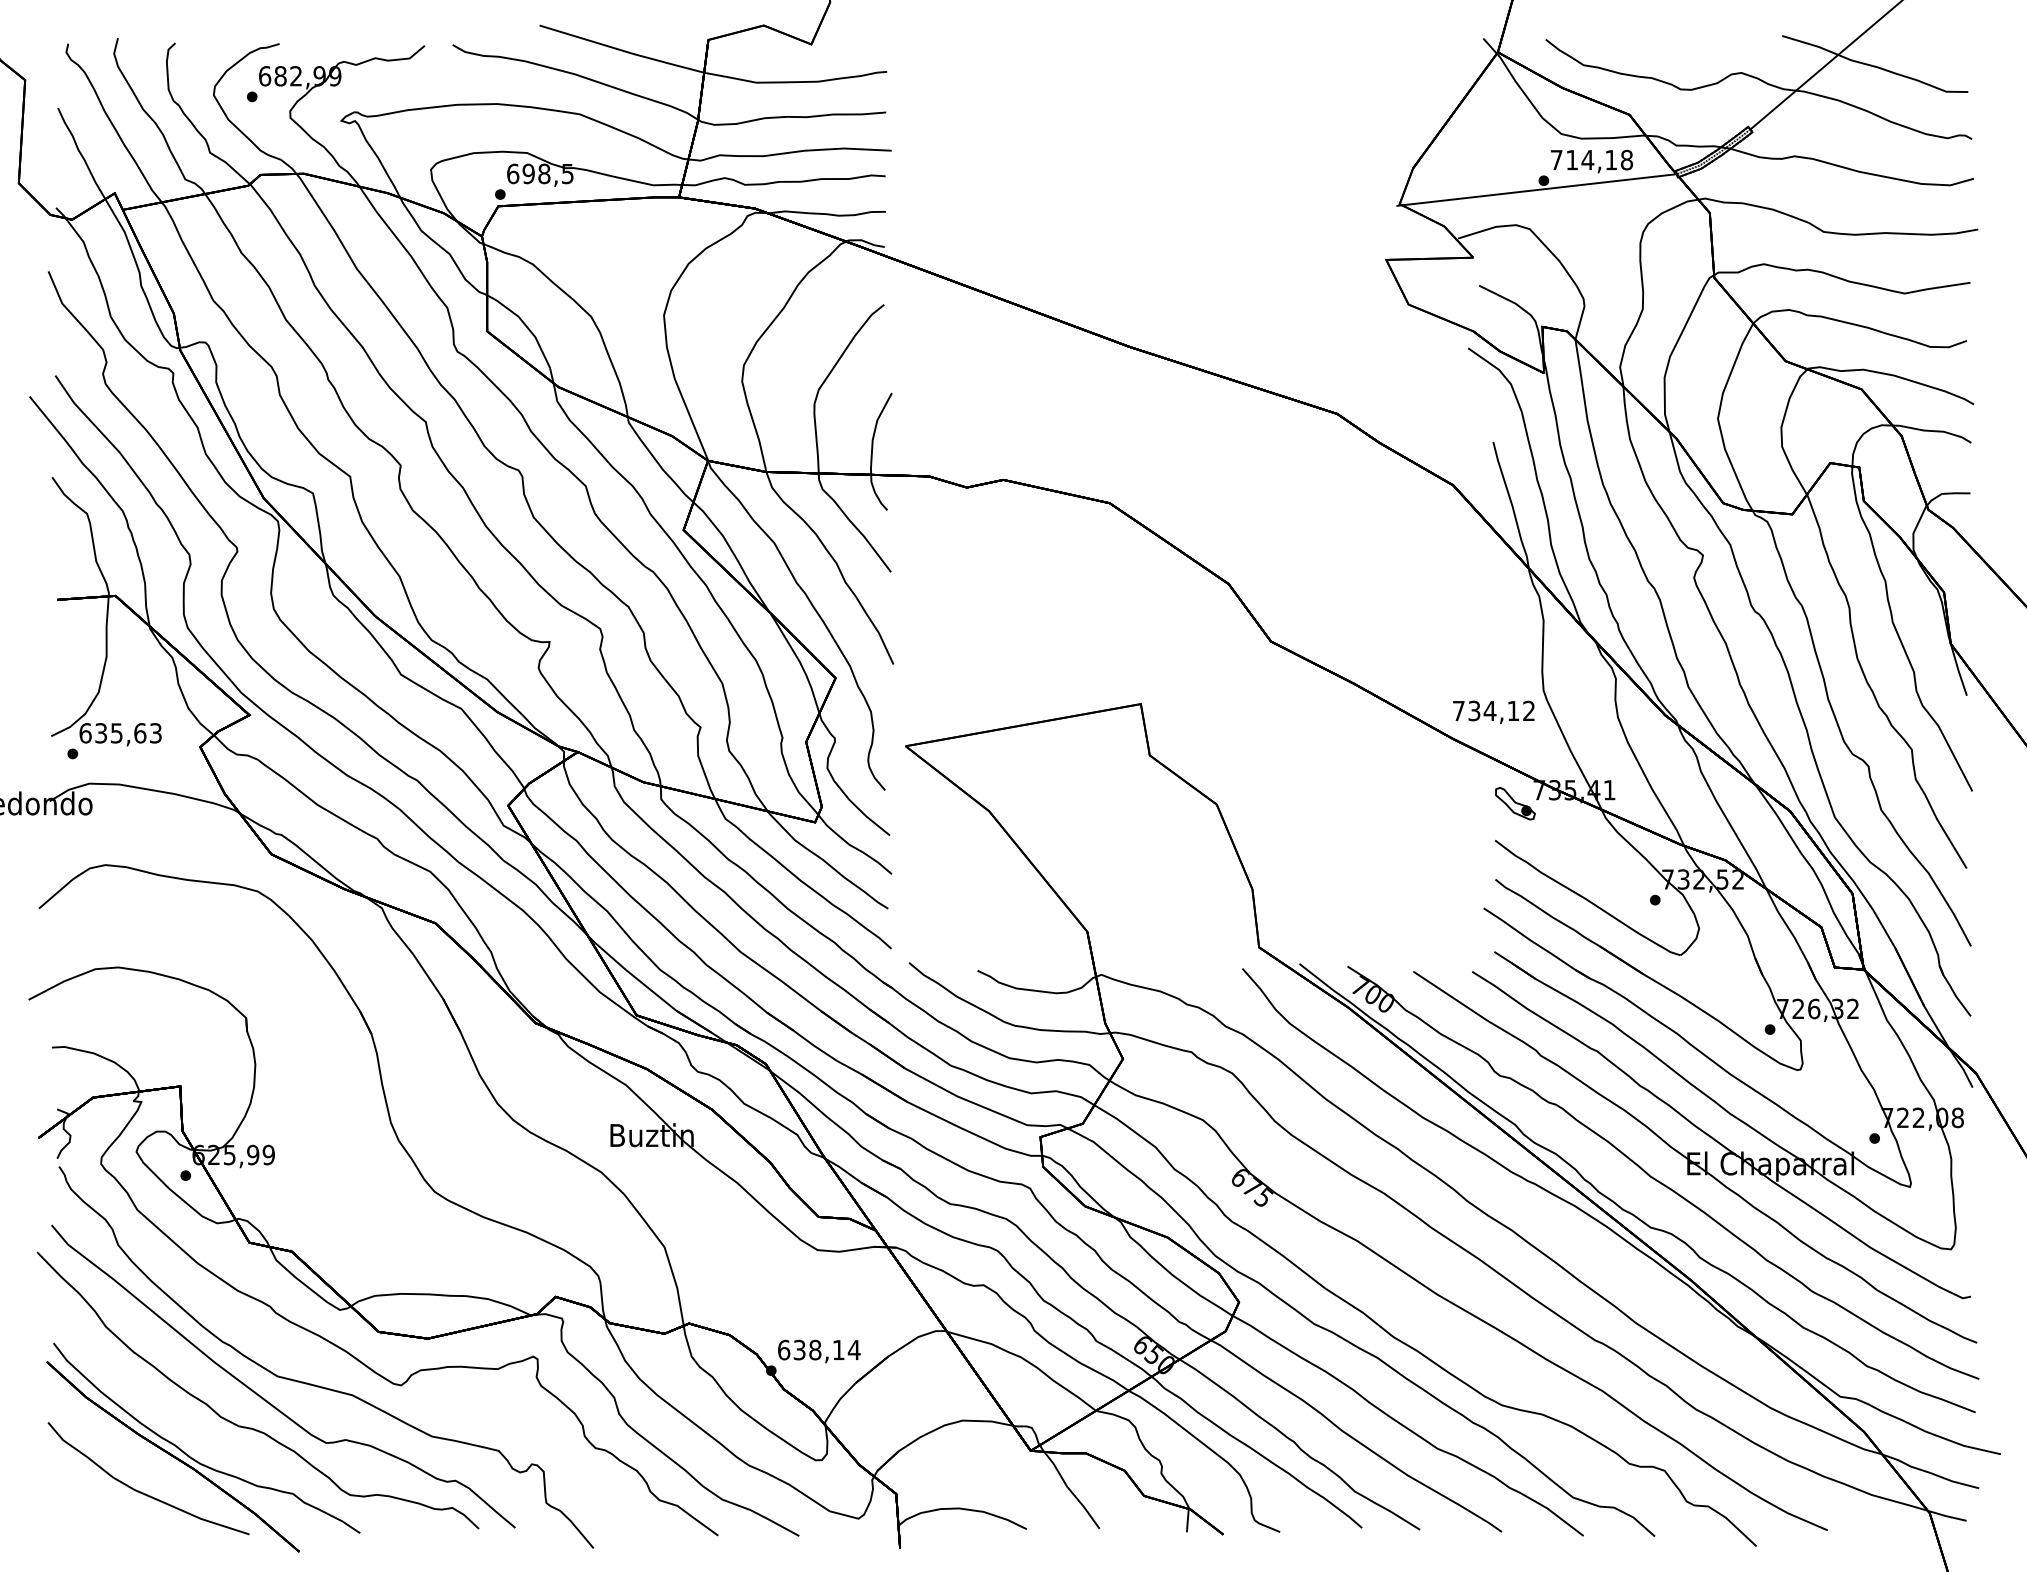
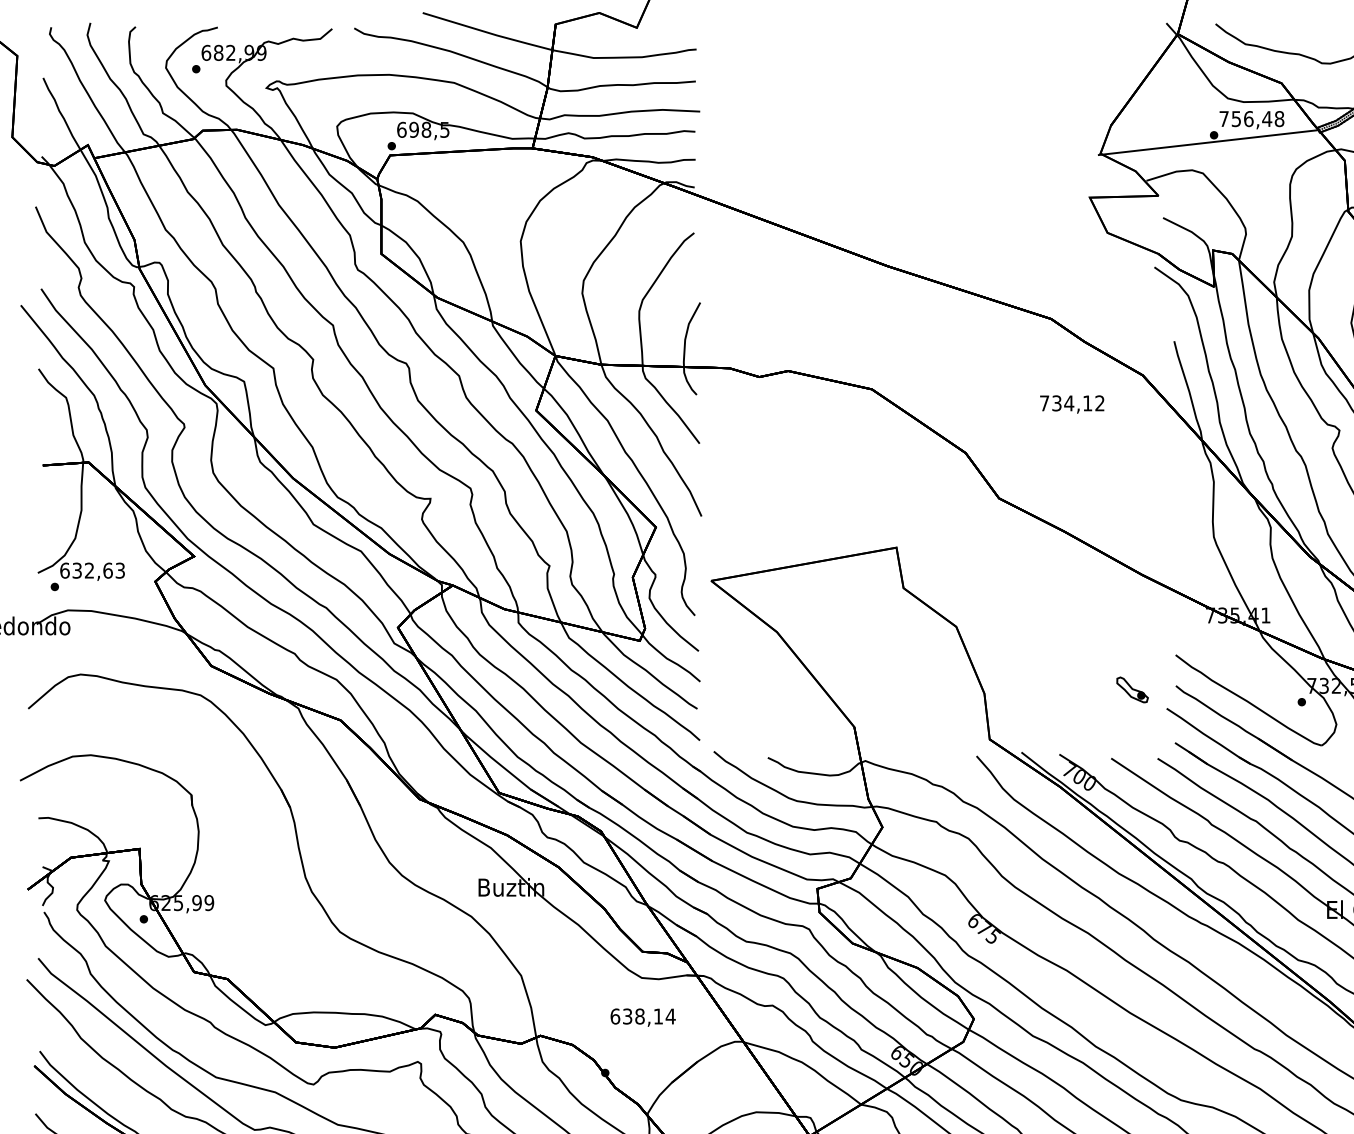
text: (1591, 159) -> (1251, 118), 714,18 -> 756,48
text: (1493, 712) -> (1071, 404), moved
text: (116, 733) -> (89, 570), 635,63 -> 632,63
part: (1515, 803) -> (1132, 689), moved
text: (819, 1351) -> (643, 1017), moved

